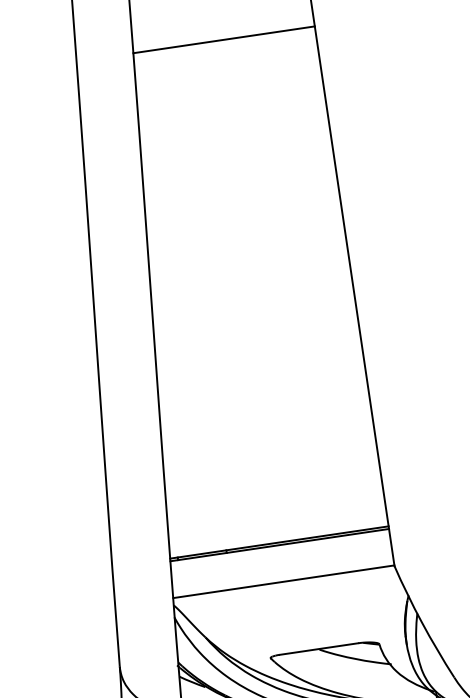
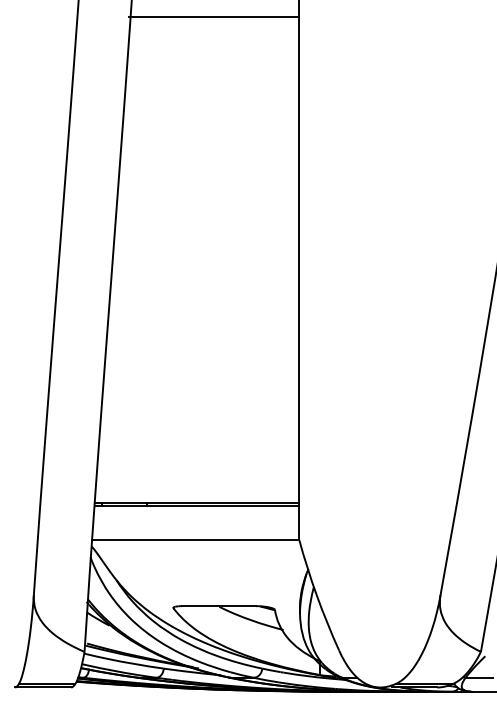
line: (224, 39) -> (214, 16), moved

